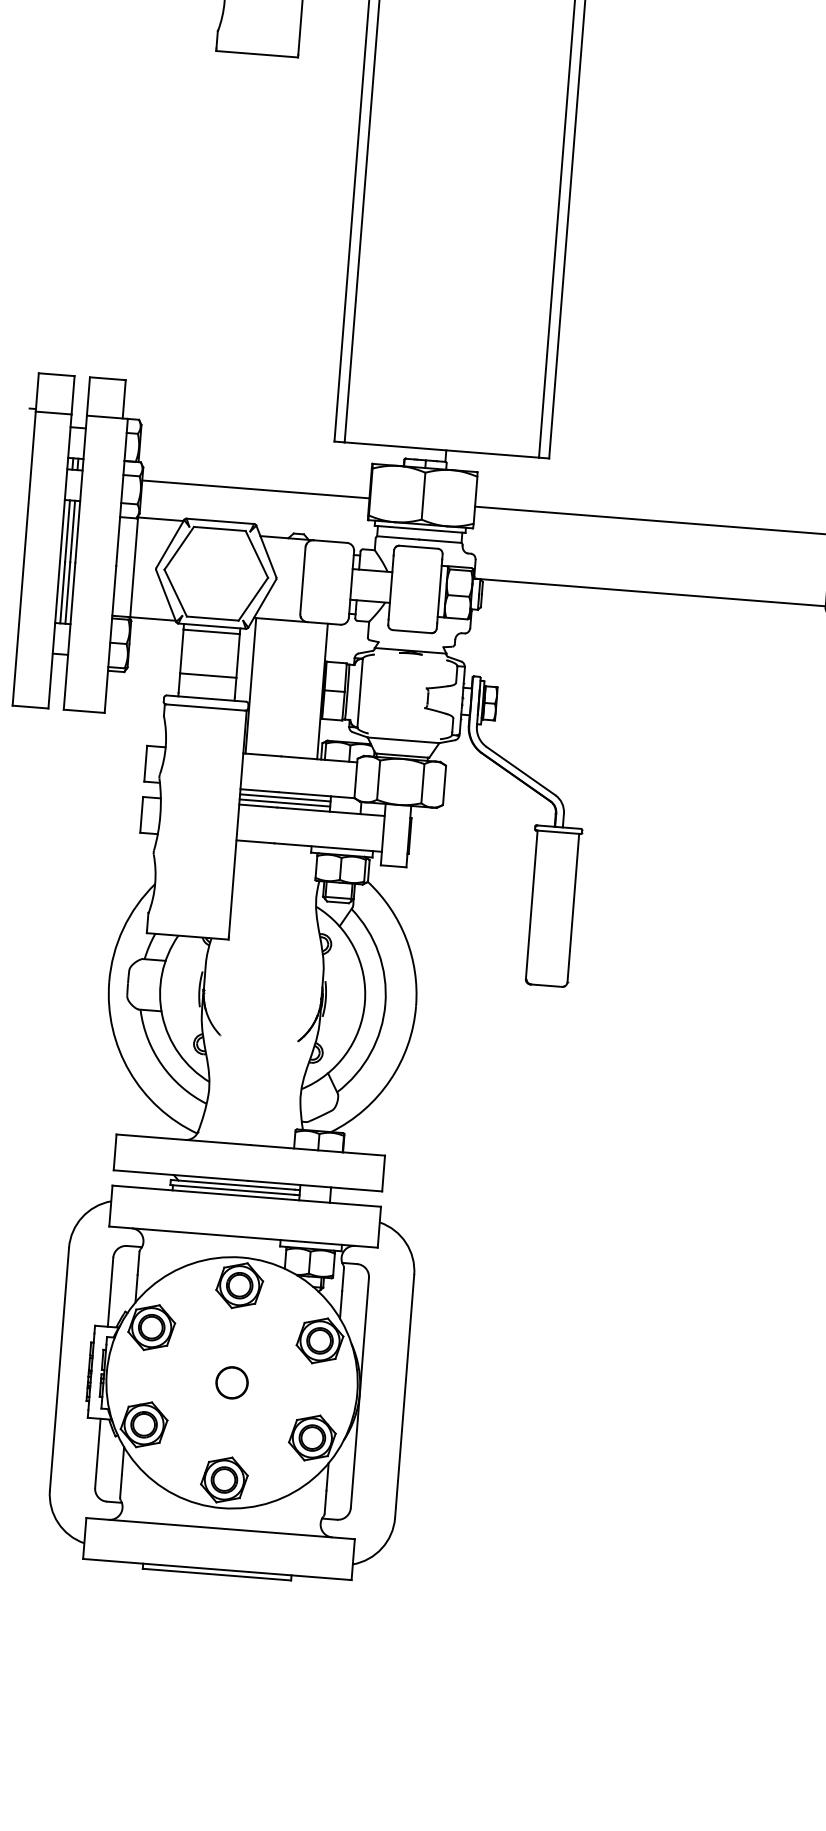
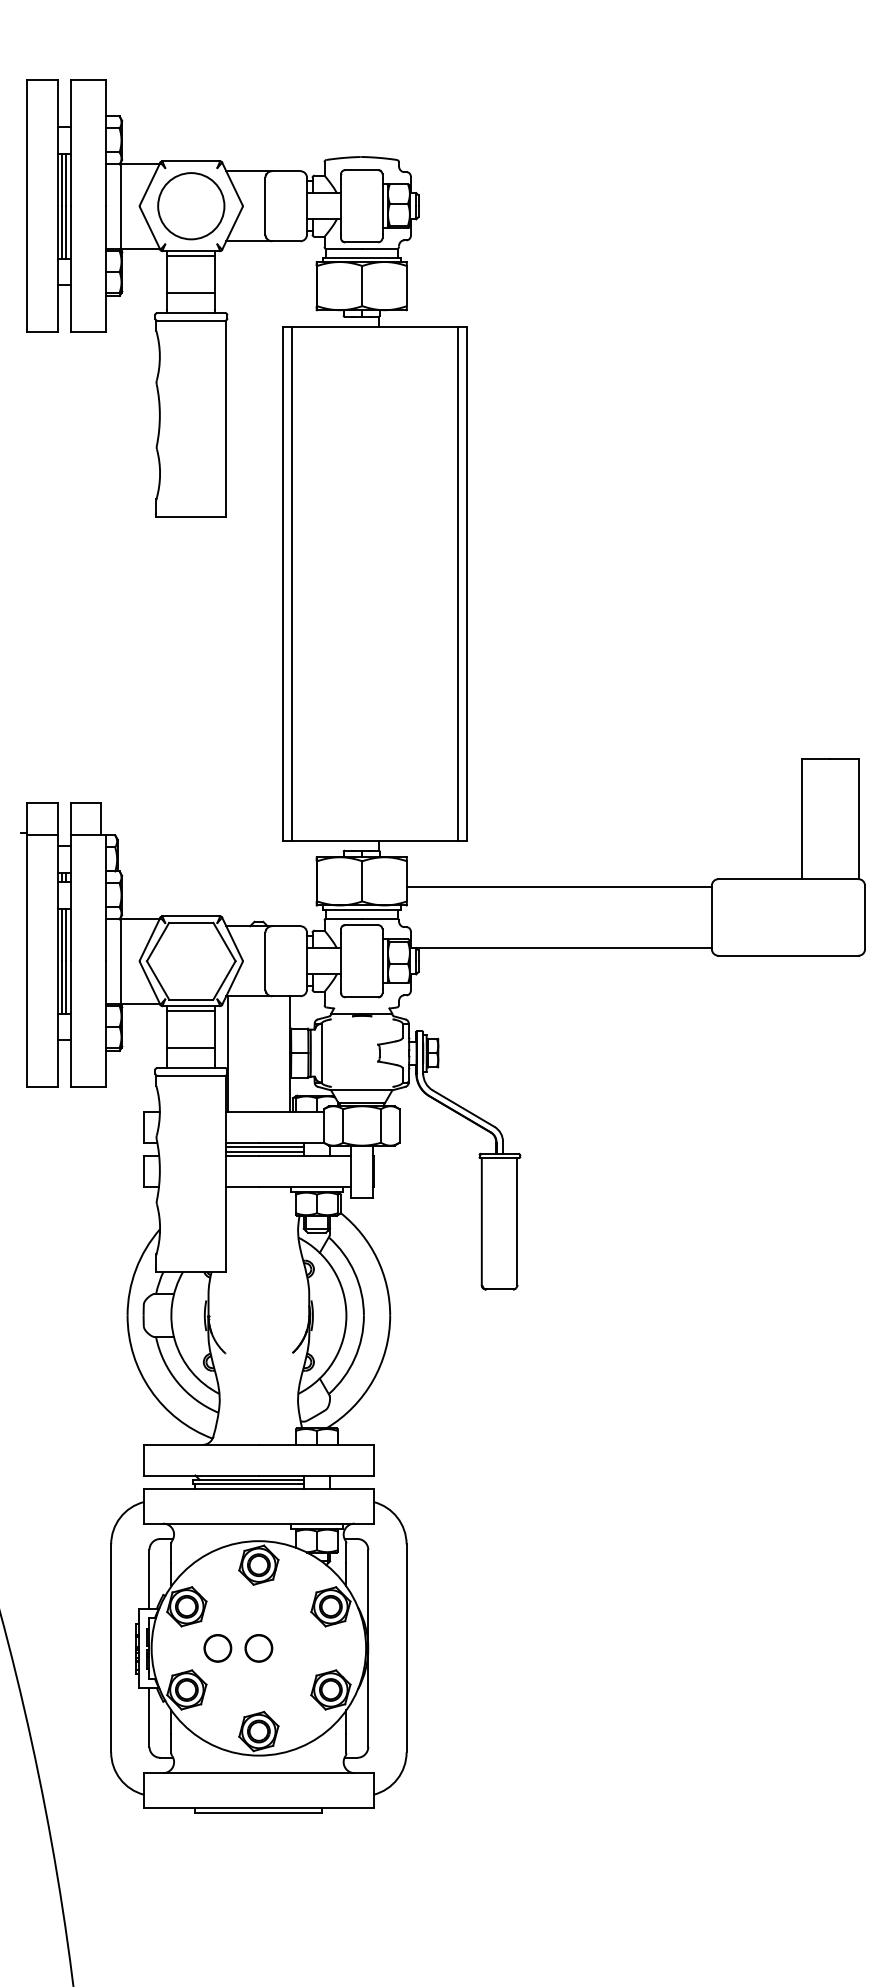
line: (256, 489) -> (219, 886), removed
part: (183, 1379) -> (217, 1648), added

